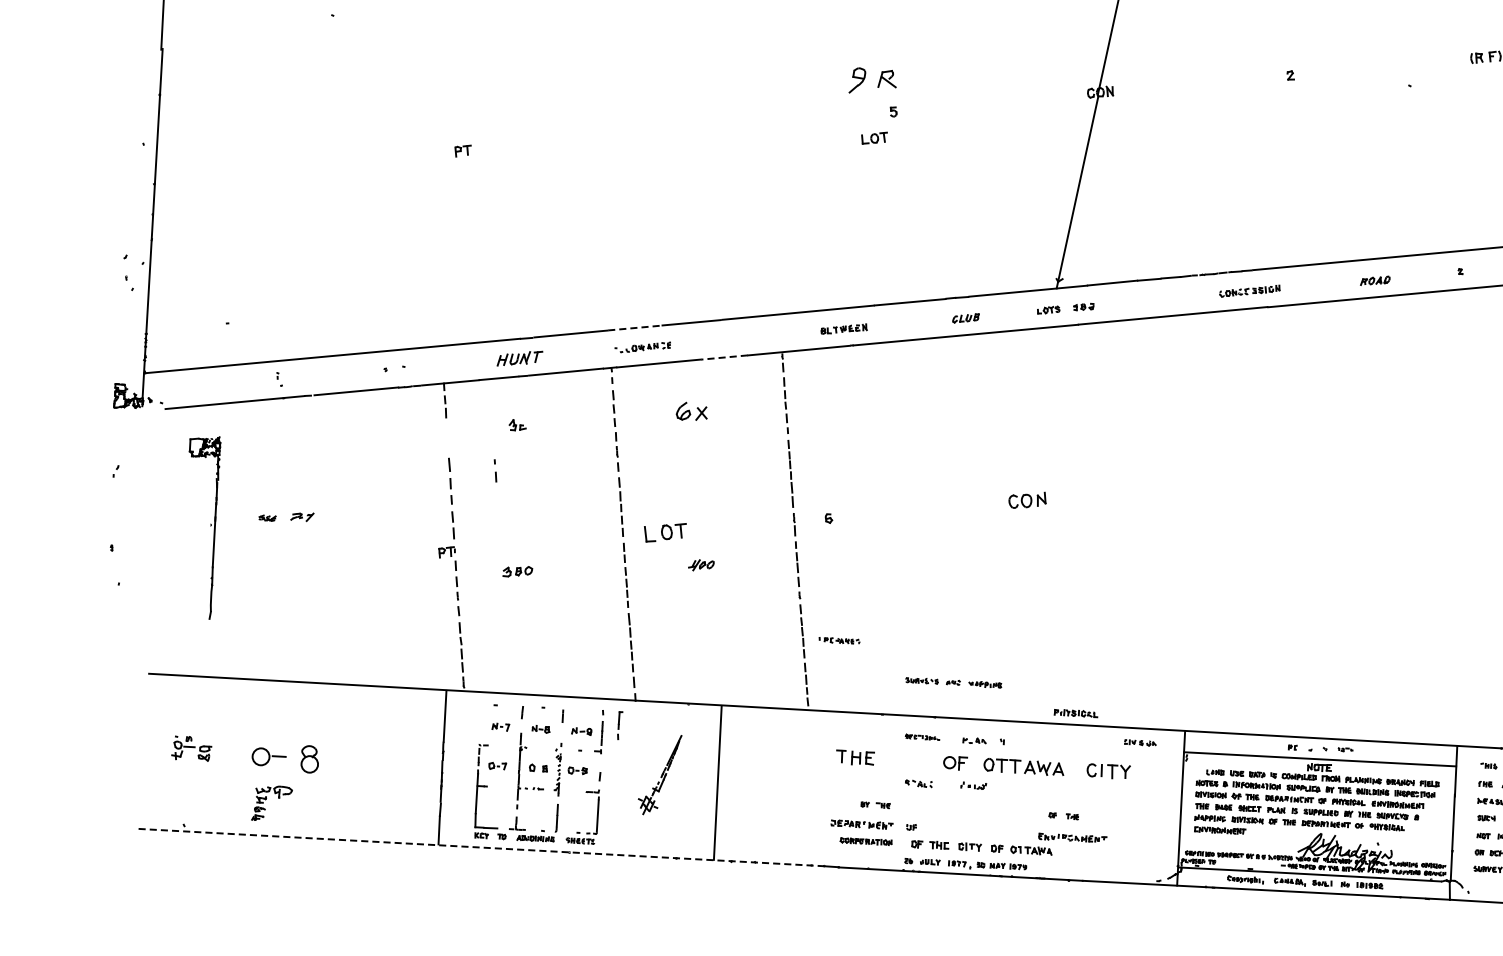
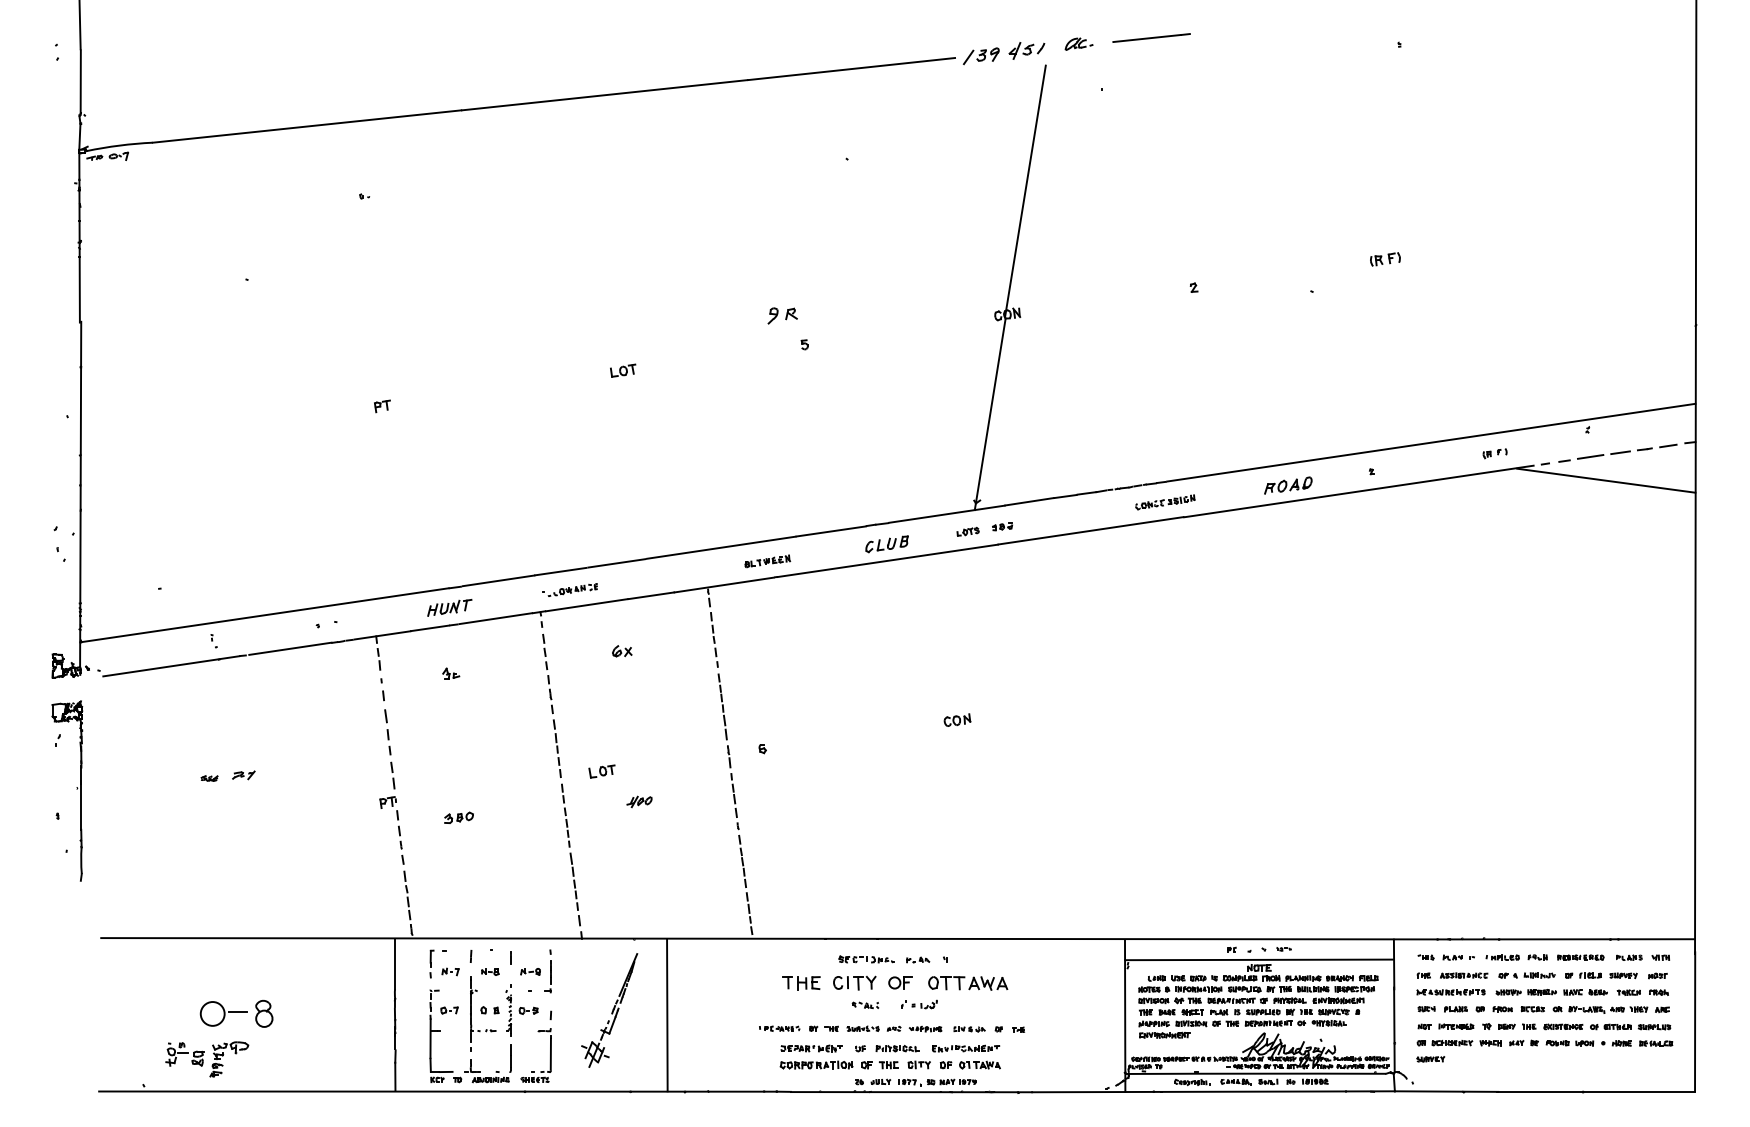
part: (872, 81) -> (782, 315), size x0.62
part: (874, 137) -> (623, 370), moved
part: (1375, 280) -> (1288, 485), size x1.67
part: (965, 318) -> (886, 544), size x1.67
line: (634, 327) -> (560, 571), dashed -> solid
line: (723, 357) -> (650, 595), dashed -> solid
part: (692, 412) -> (622, 651), size x0.62
part: (495, 470) -> (382, 689), moved
part: (1027, 499) -> (957, 719), size x0.71
part: (210, 526) -> (76, 789), moved
part: (664, 532) -> (601, 771), size x0.62
part: (839, 640) -> (779, 1028), moved
part: (953, 682) -> (894, 1028), moved
part: (1075, 713) -> (897, 1048), moved
part: (619, 725) -> (431, 963), moved
part: (922, 737) -> (866, 959), size x1.67
part: (1140, 743) -> (969, 1029), moved
part: (191, 748) -> (184, 1054), moved
part: (268, 756) -> (223, 1013), size x1.43
part: (1108, 770) -> (854, 982), moved
part: (659, 774) -> (609, 1010), size x1.43
part: (973, 785) -> (919, 1004), size x1.43
part: (1073, 837) -> (966, 1048), moved
part: (866, 840) -> (816, 1064), size x1.43
line: (482, 847) -> (438, 1091), dashed -> solid

